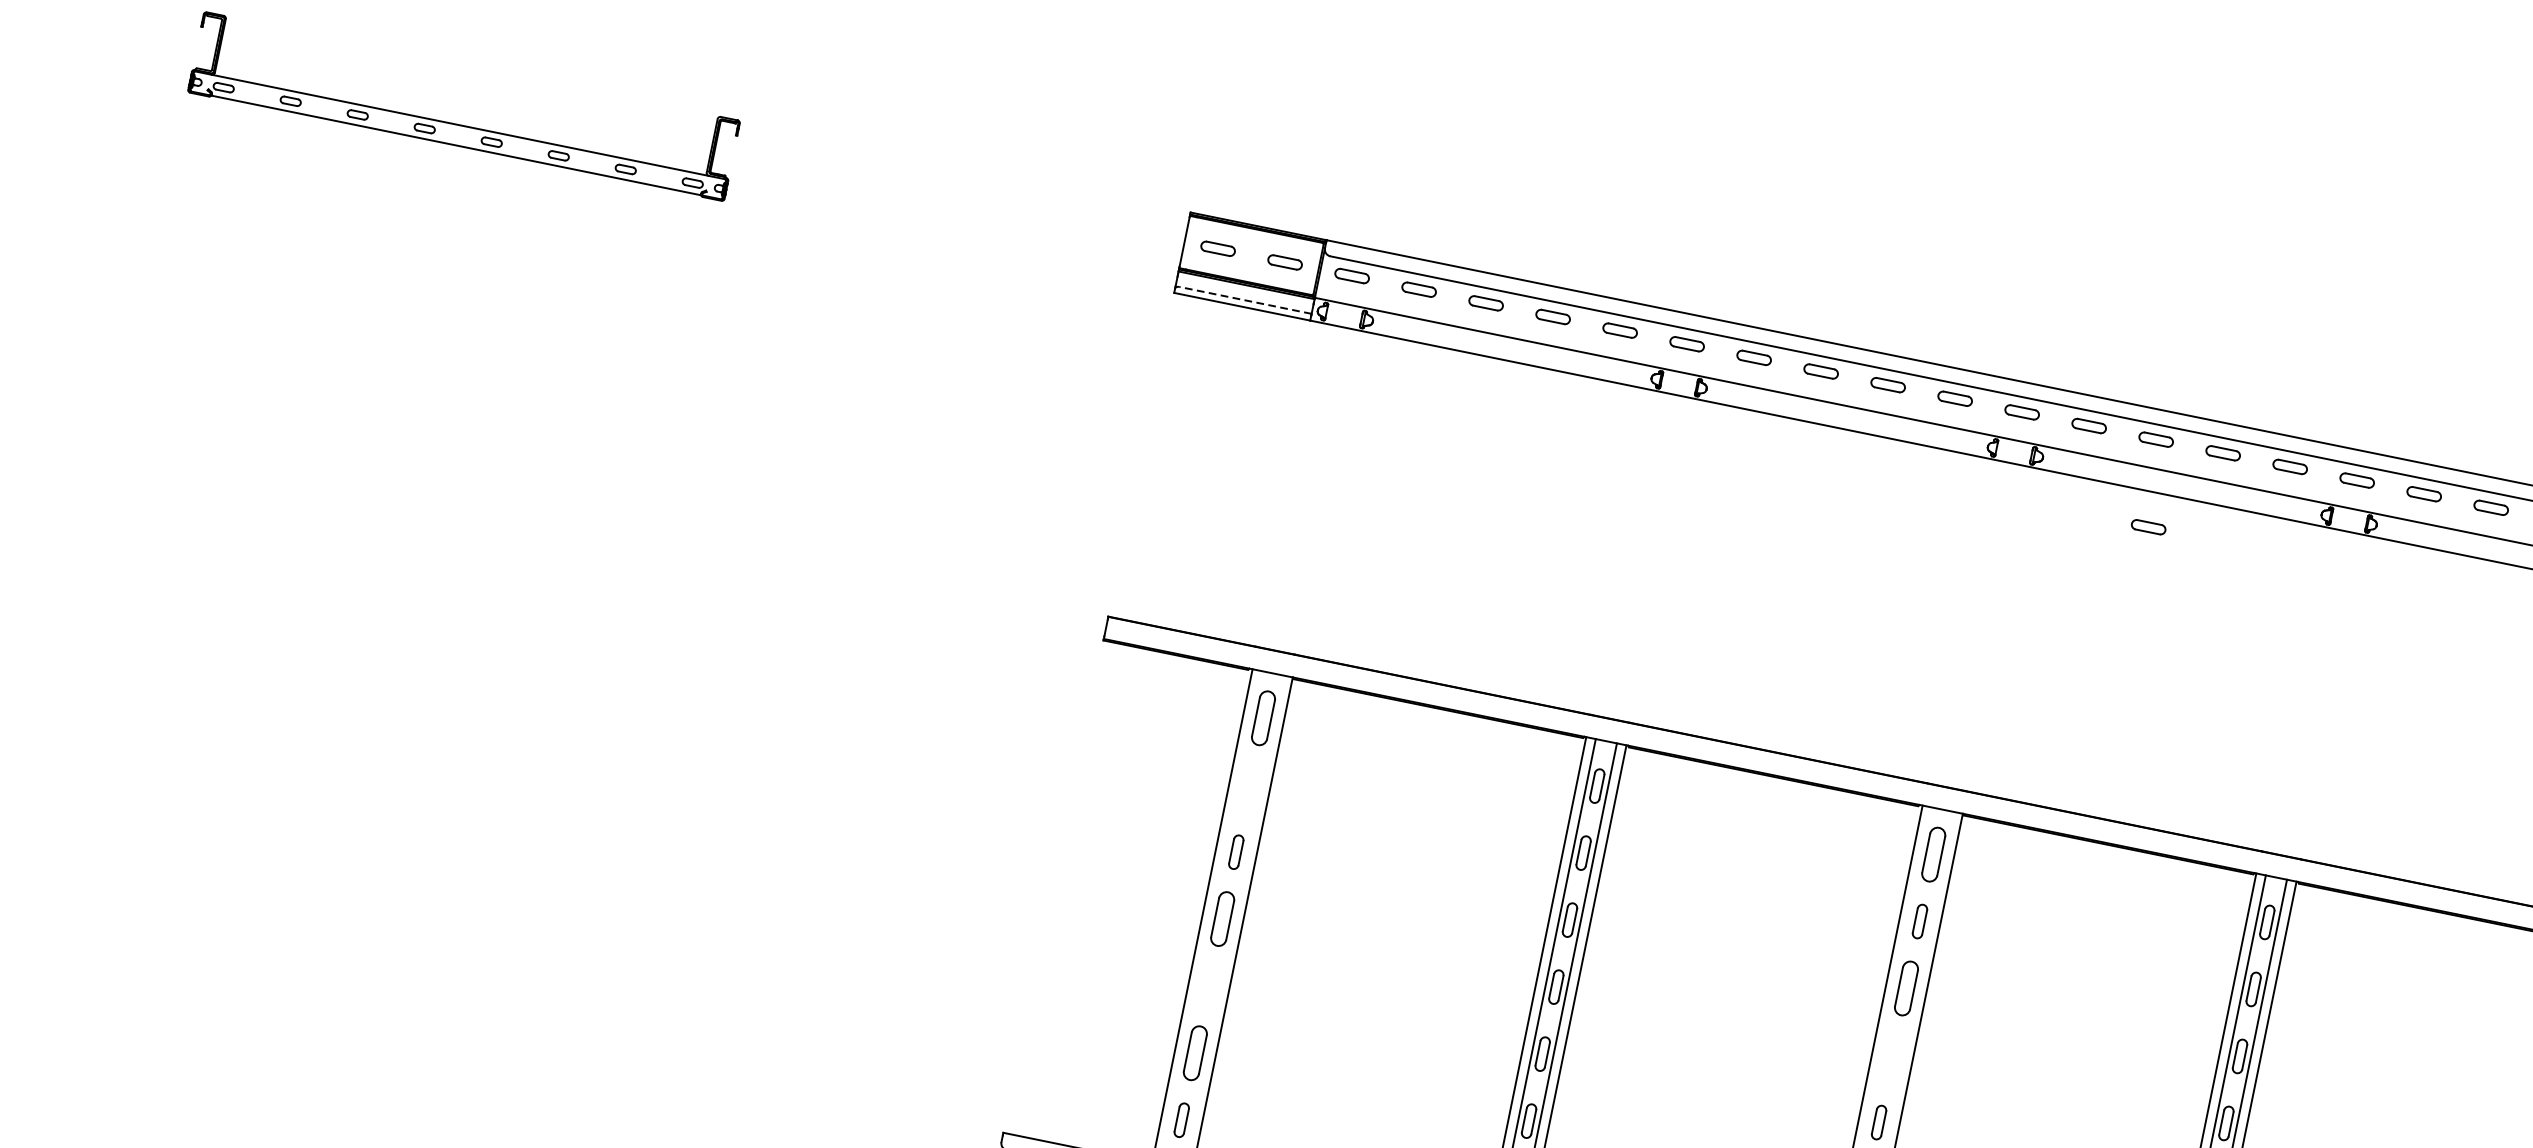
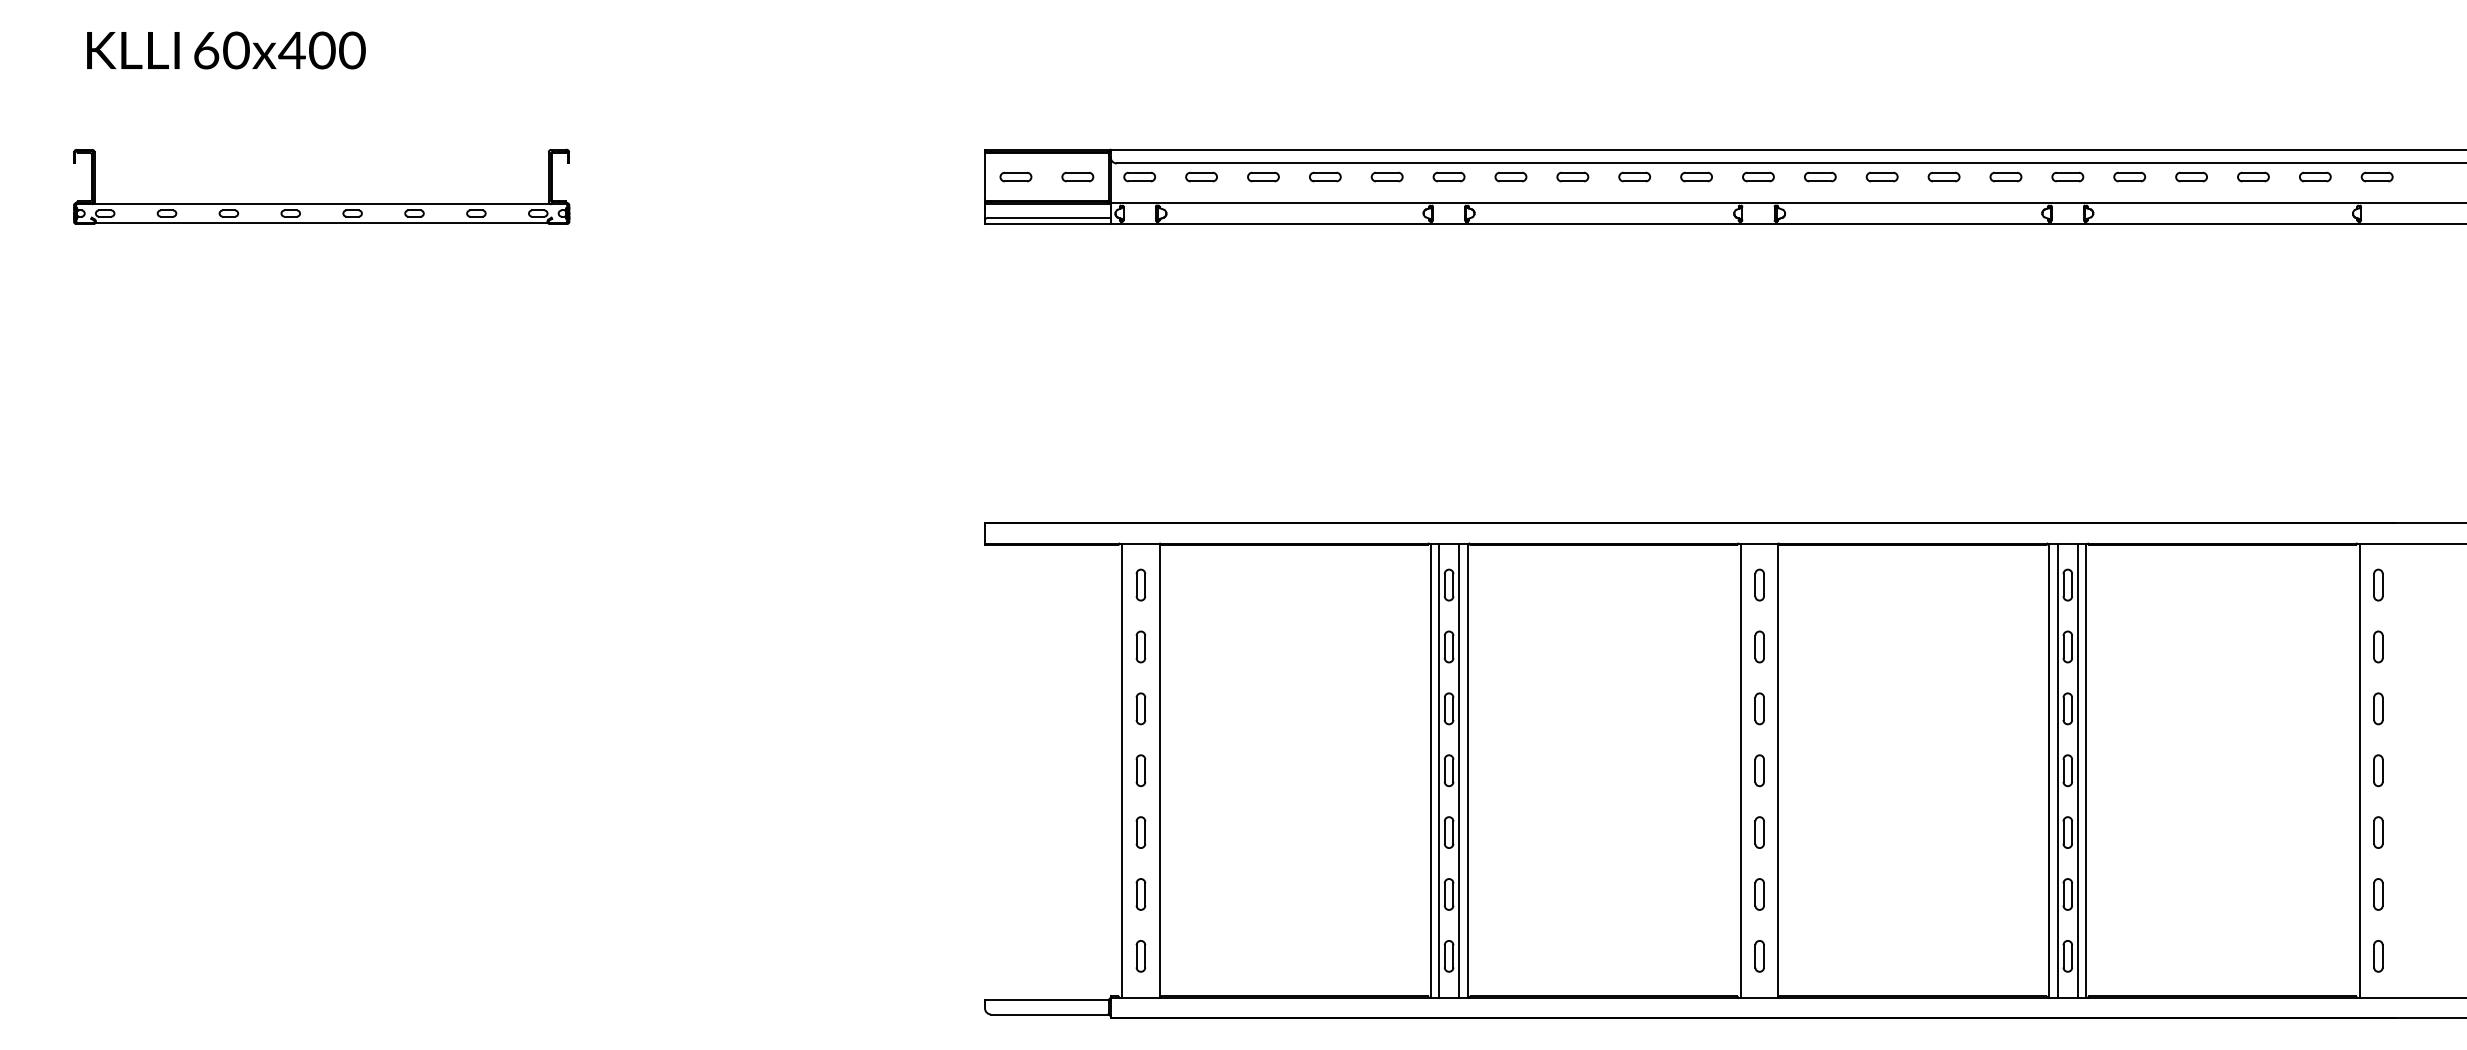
line: (1245, 299) -> (1049, 217), dashed -> solid
part: (2148, 526) -> (1891, 255), removed
part: (1263, 717) -> (1140, 584), size x0.62
part: (1249, 784) -> (1140, 646), added
part: (1933, 853) -> (1759, 584), size x0.62
part: (1222, 918) -> (1140, 770), size x0.62
part: (1208, 986) -> (1140, 832), added
part: (1906, 988) -> (1759, 708), size x0.62
part: (1194, 1053) -> (1140, 894), size x0.62
part: (1892, 1055) -> (1759, 770), added

